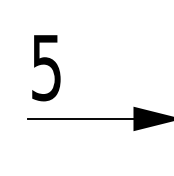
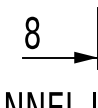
text: (46, 66) -> (32, 32), 5 -> 8

